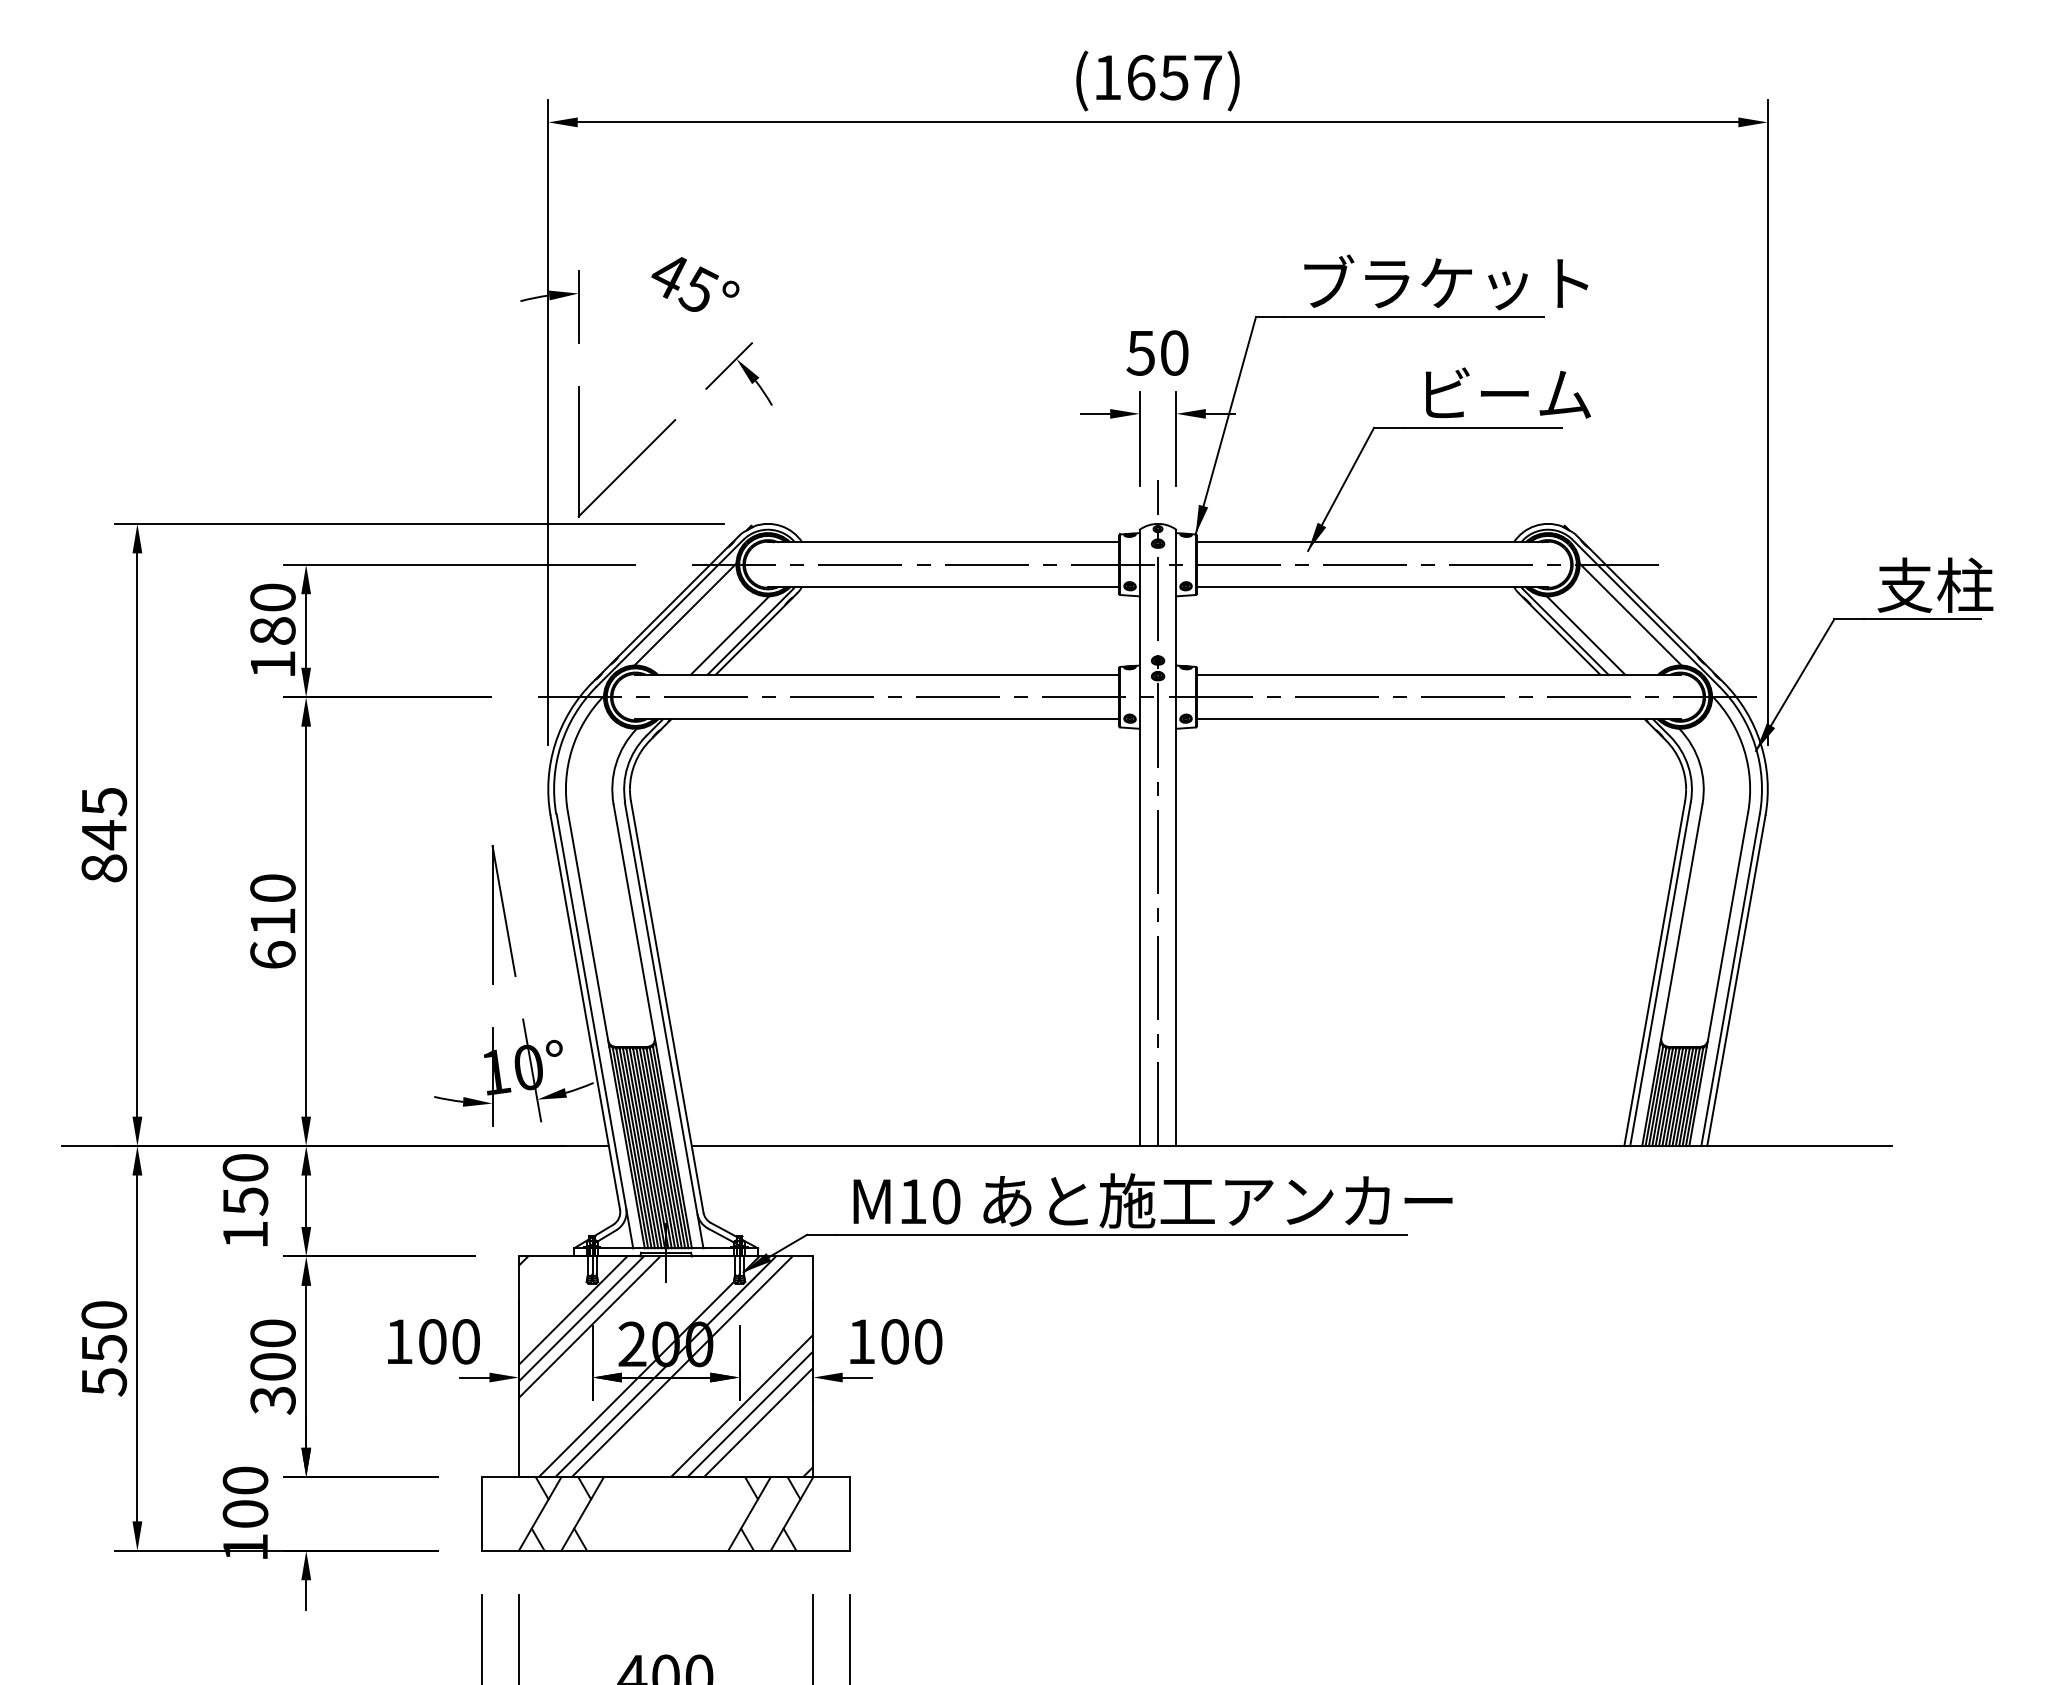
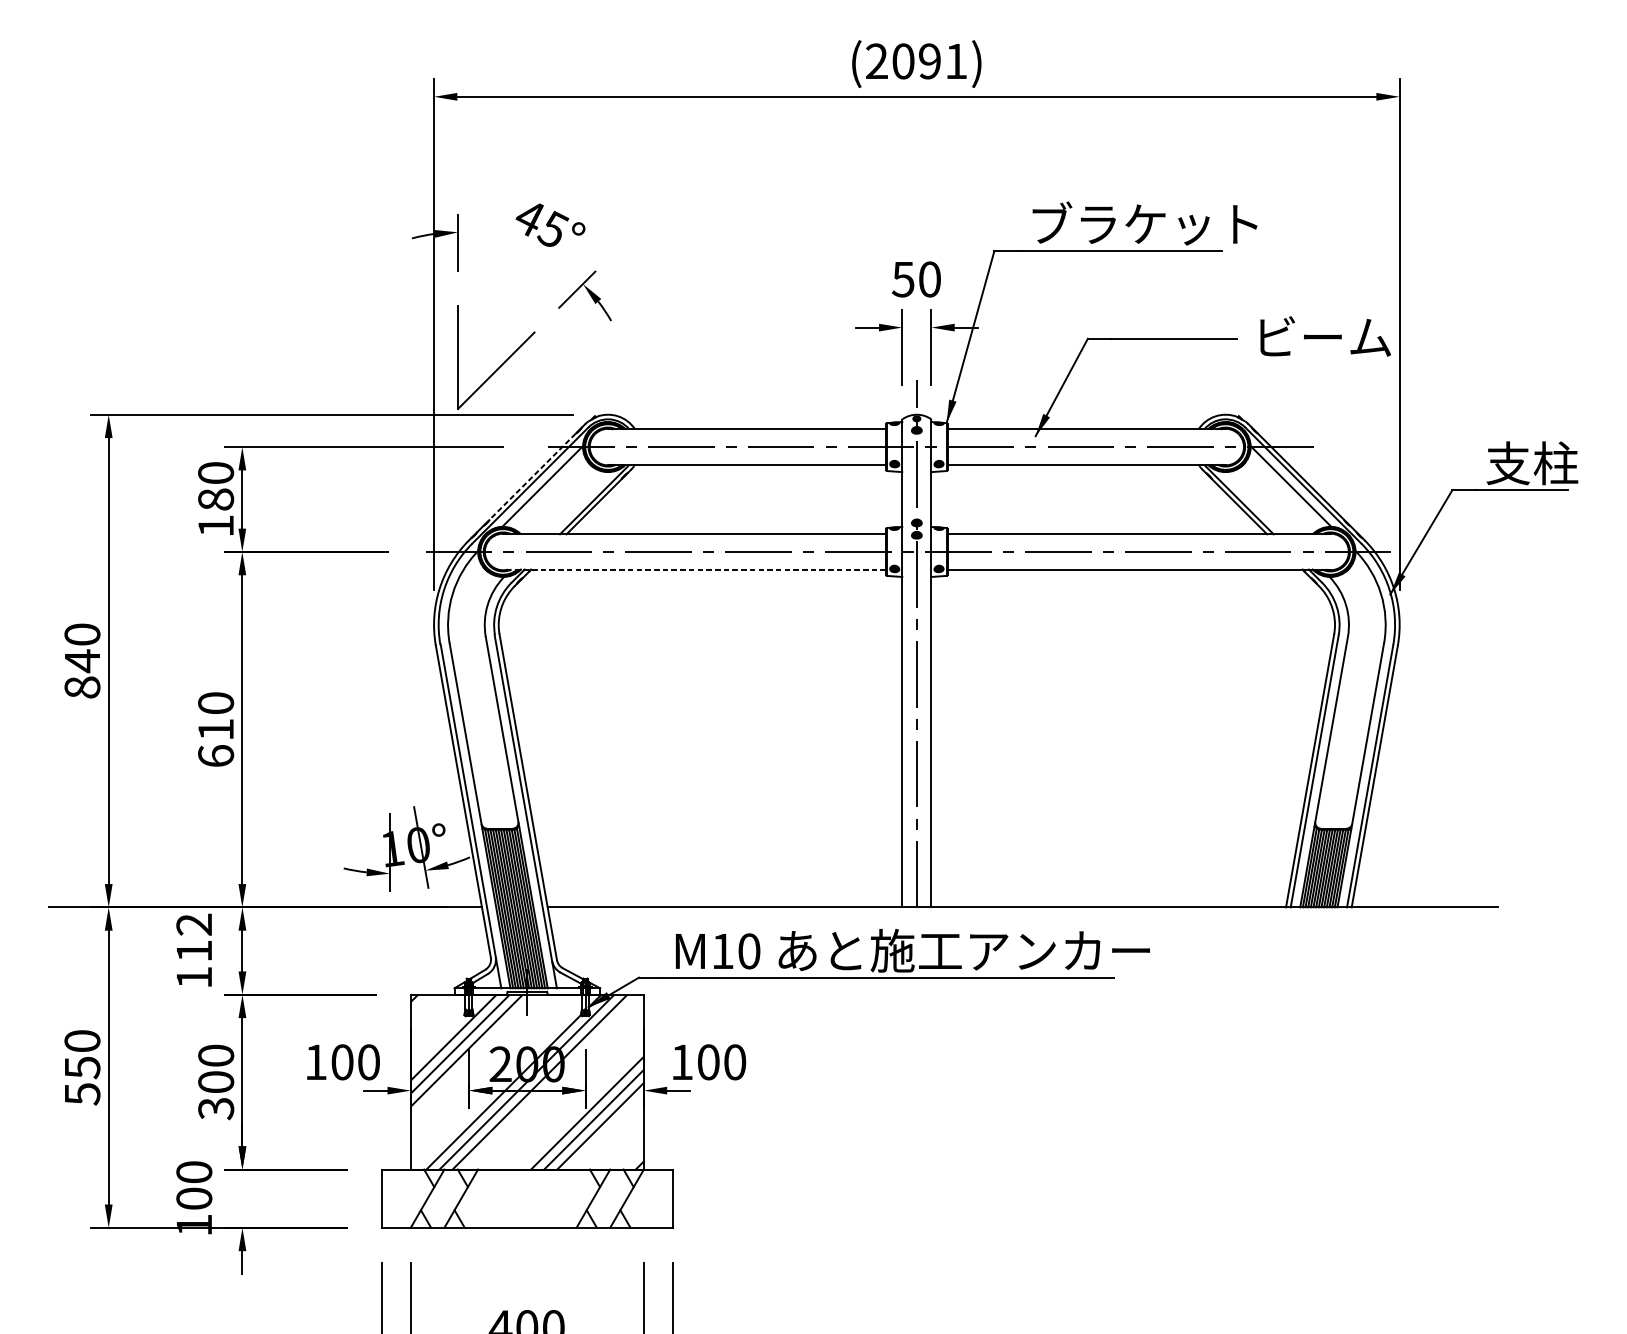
text: (1157, 77) -> (916, 61), (1657) -> (2091)
text: (1507, 392) -> (1325, 336), moved
line: (672, 602) -> (532, 476), solid -> dashed
line: (729, 635) -> (577, 503), removed
line: (1585, 635) -> (1255, 503), removed
line: (877, 719) -> (694, 569), solid -> dashed
text: (104, 801) -> (82, 634), 845 -> 840
part: (503, 914) -> (398, 724), removed
text: (245, 1185) -> (194, 938), 150 -> 112

